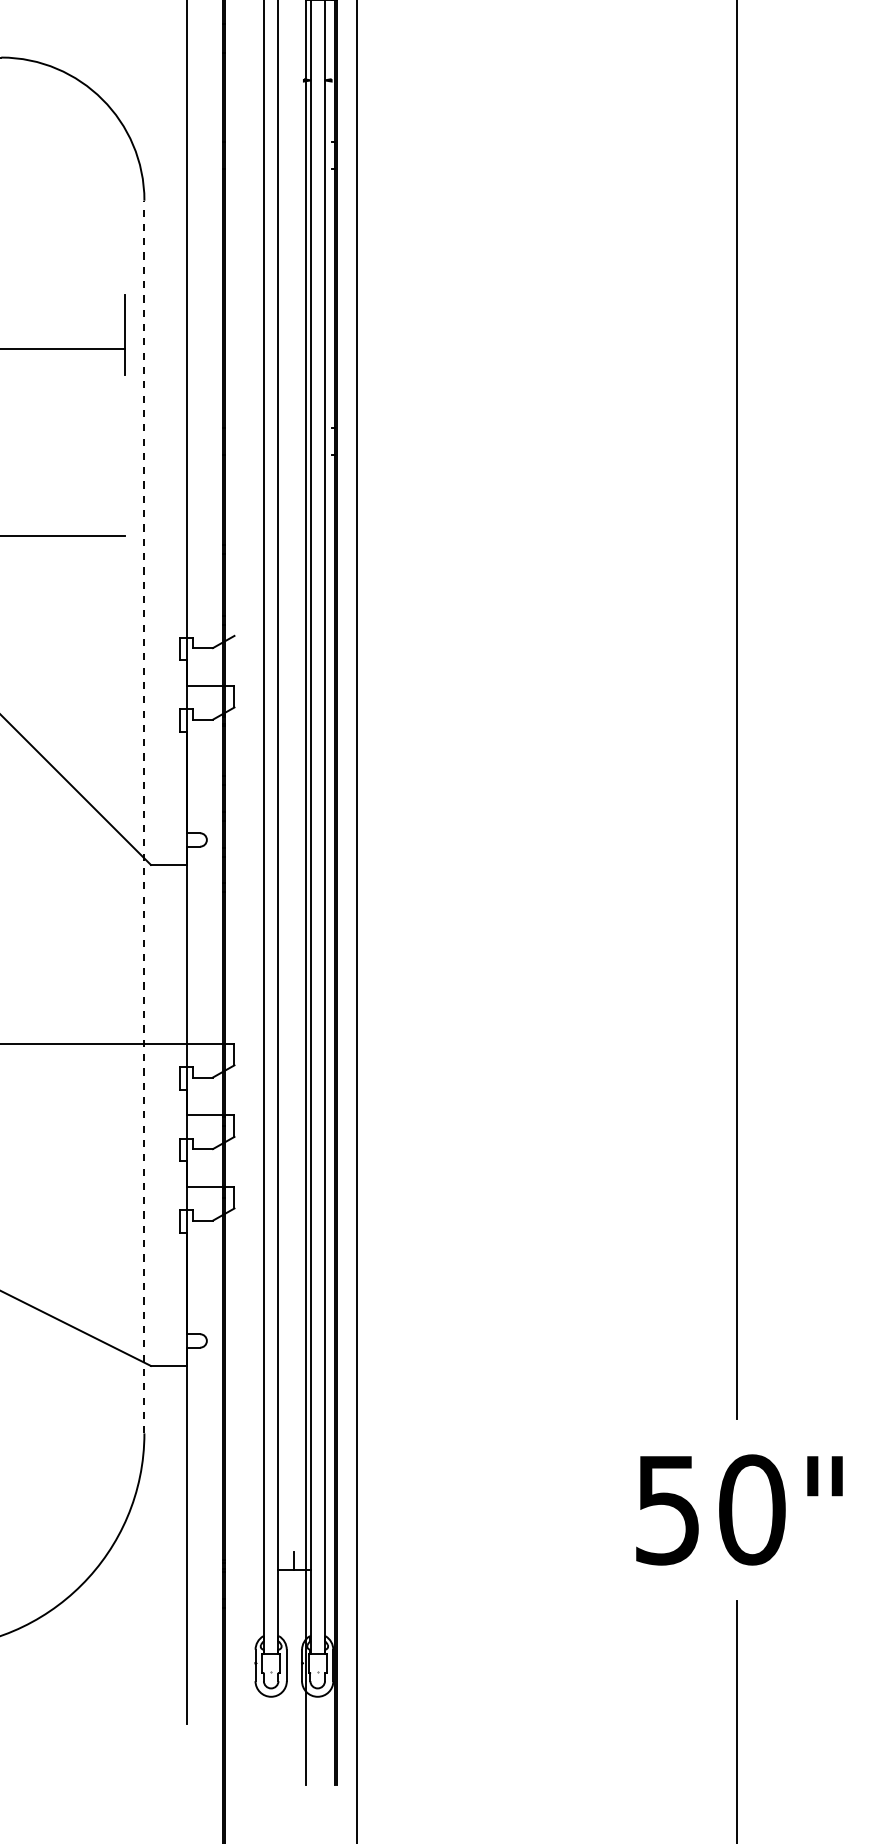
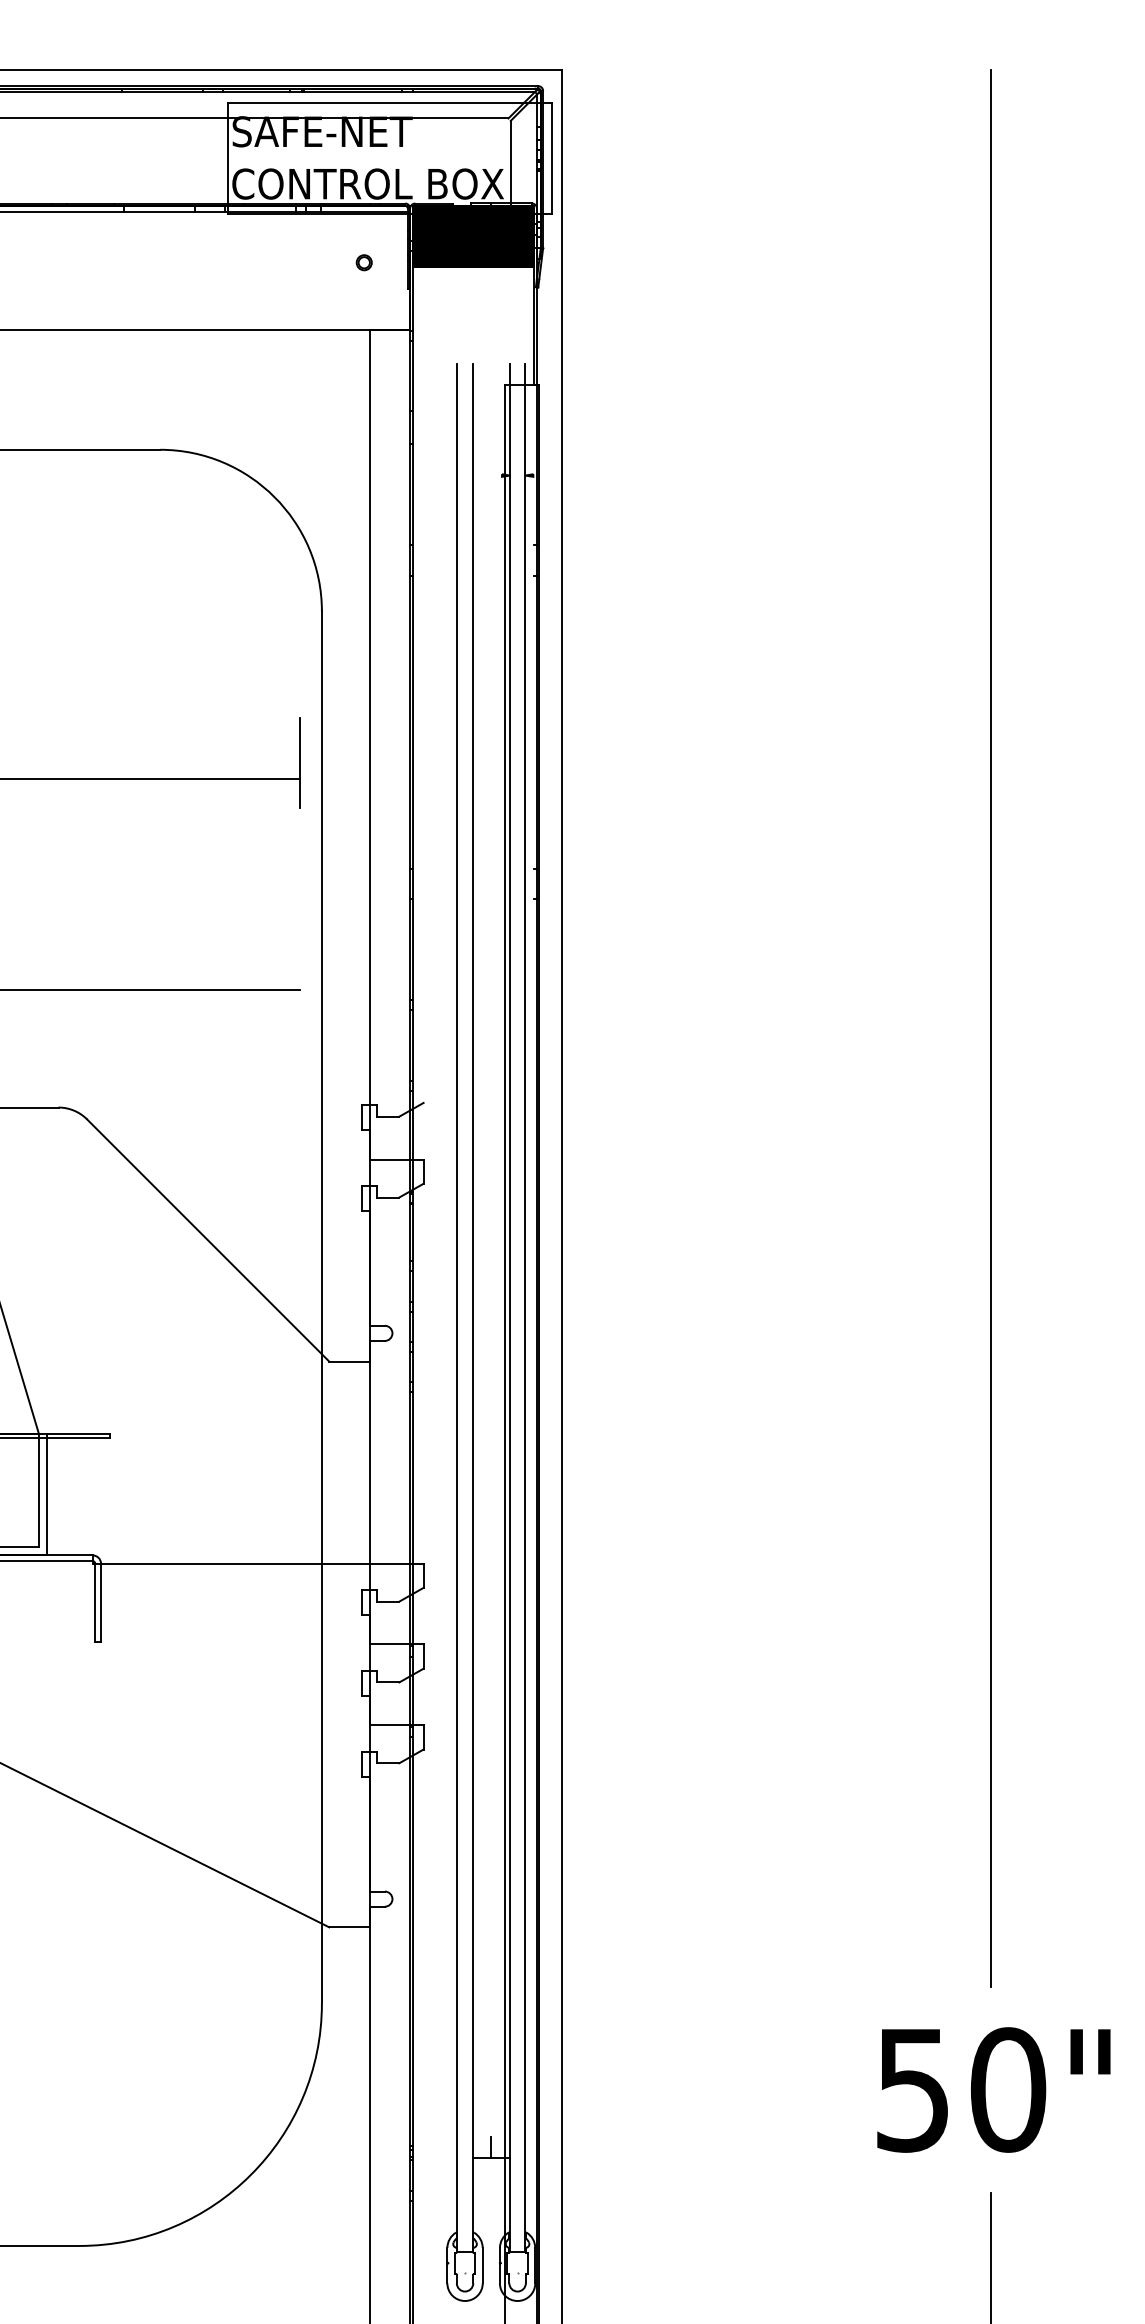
line: (144, 816) -> (321, 1306), dashed -> solid

